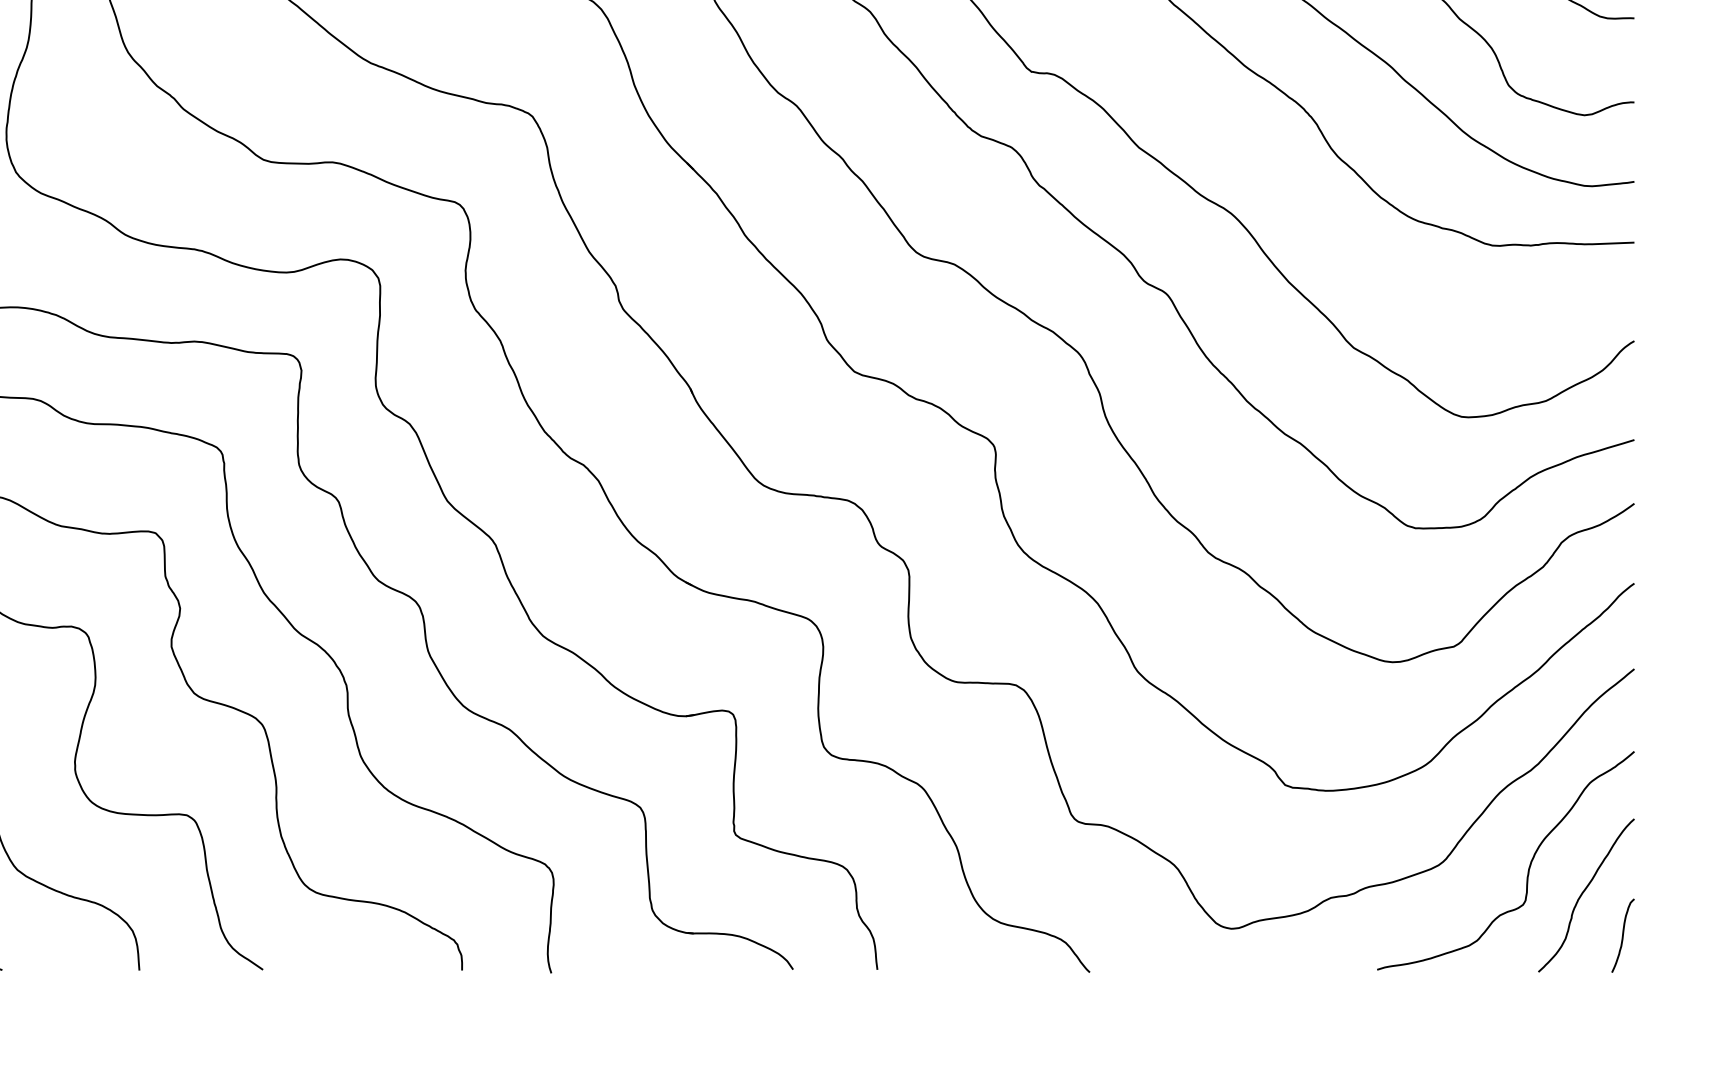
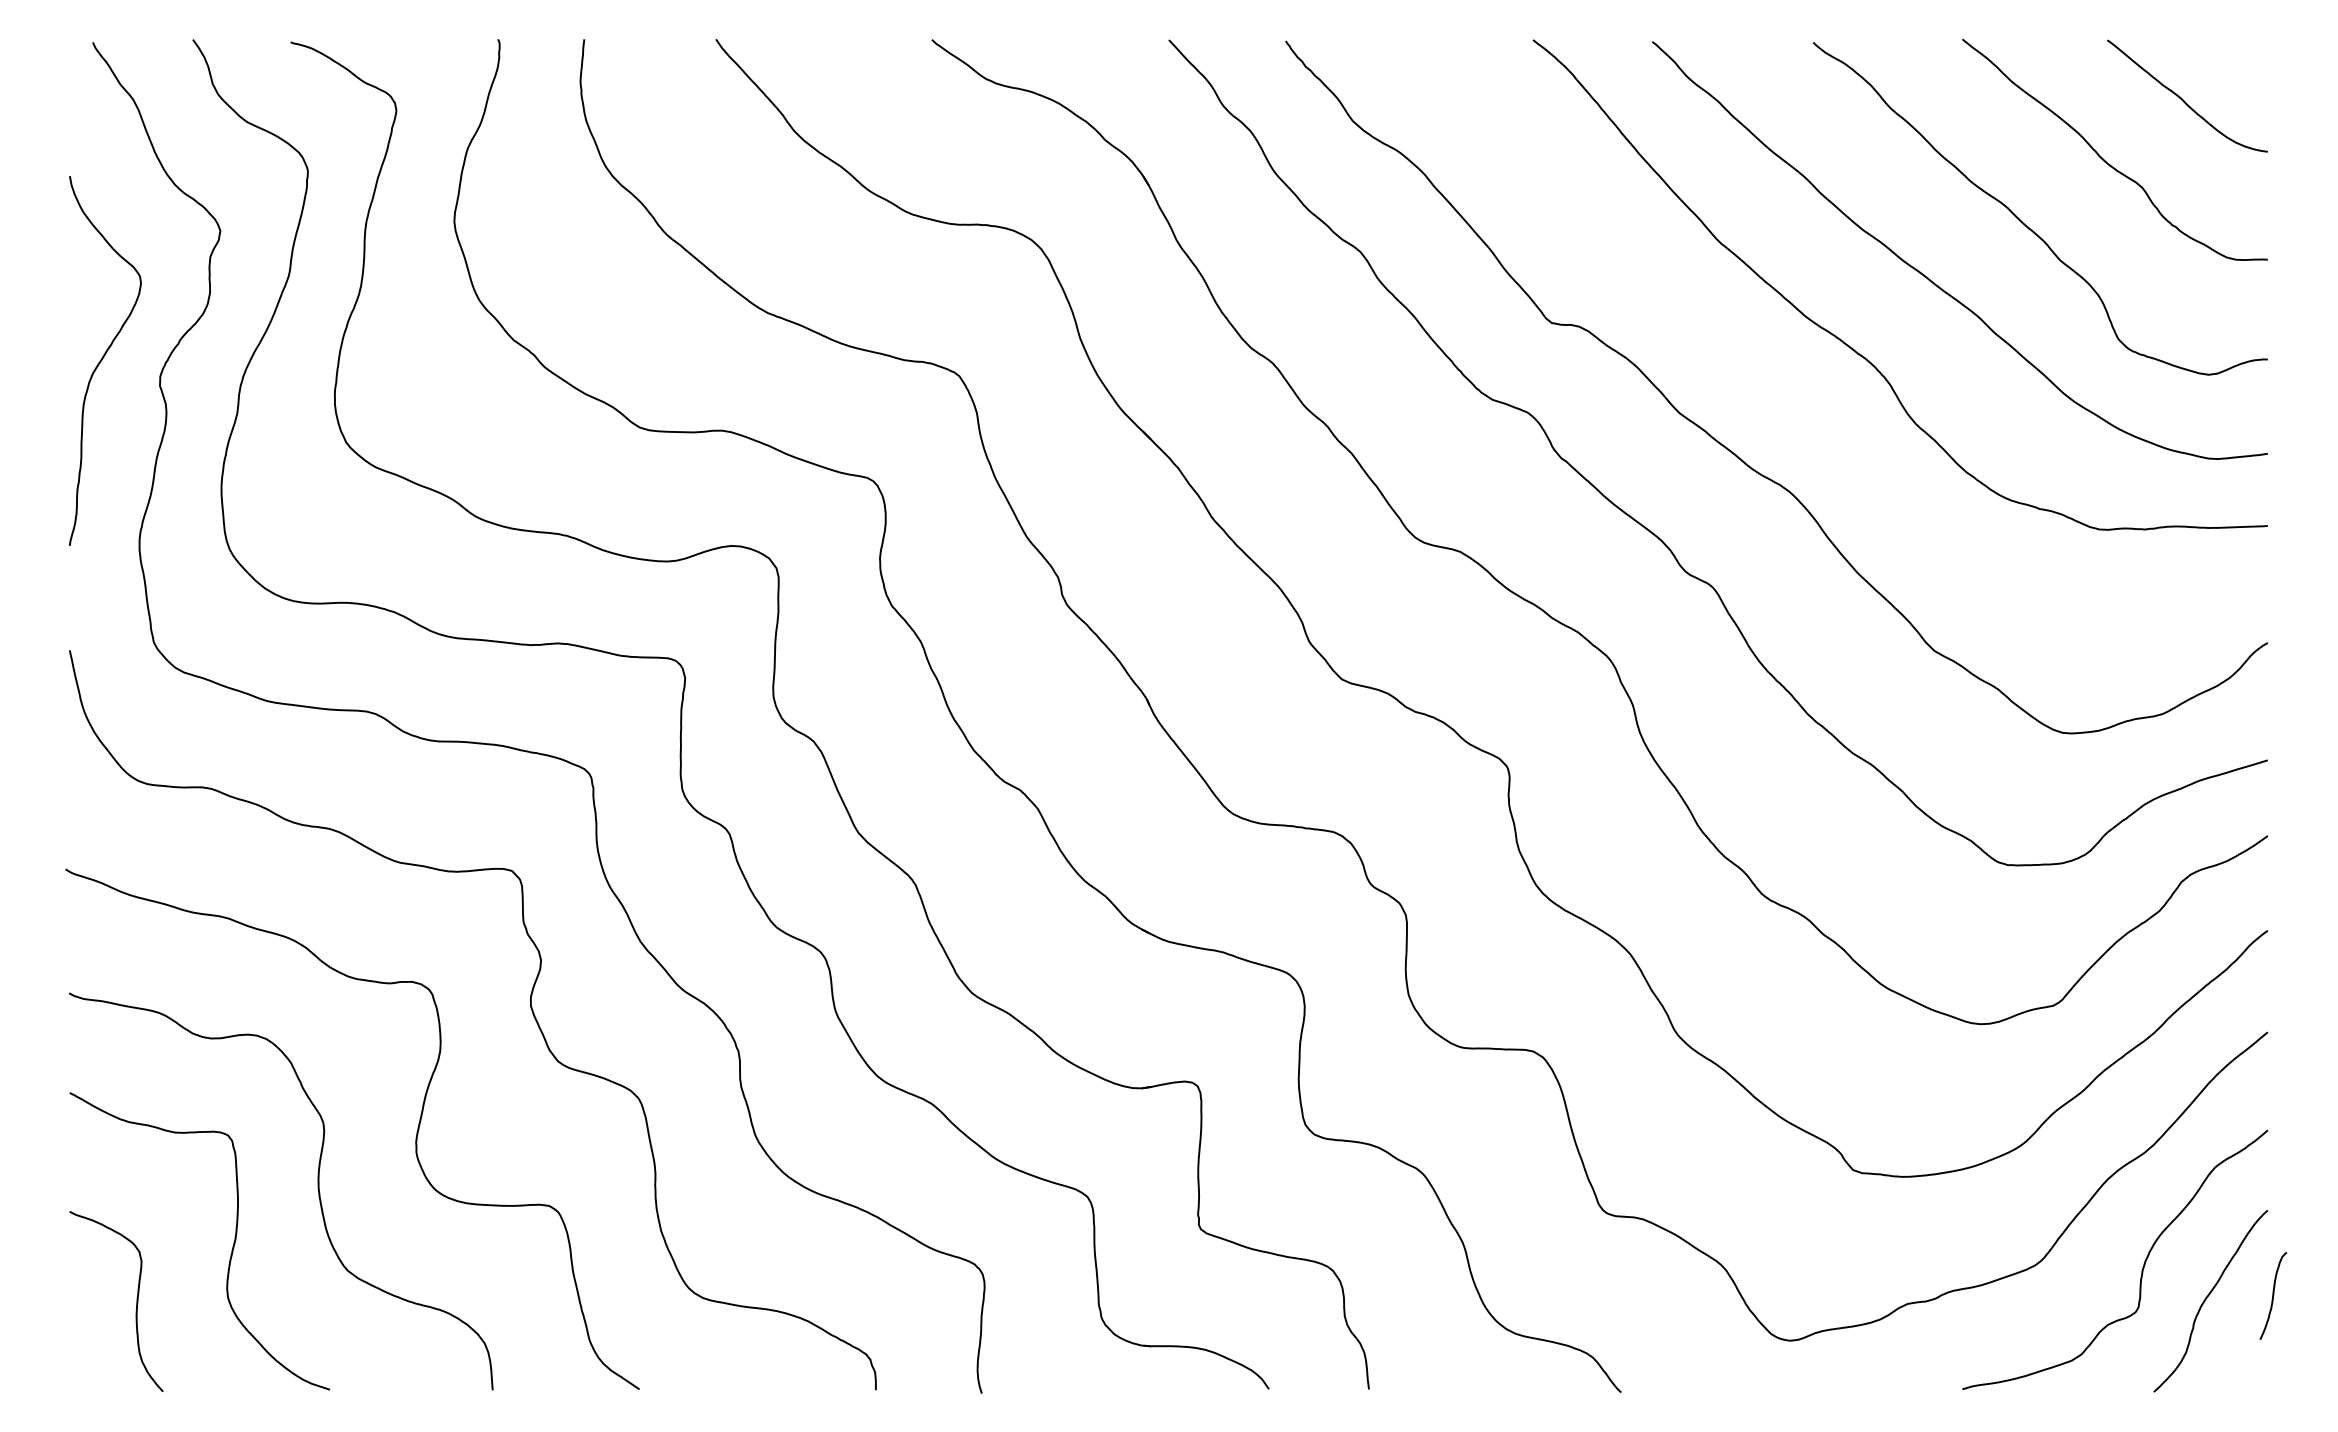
curve: (1623, 935) -> (2273, 1295), moved

